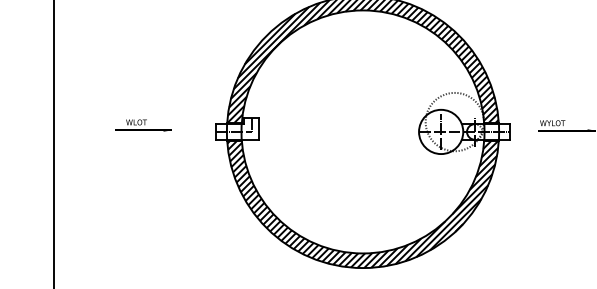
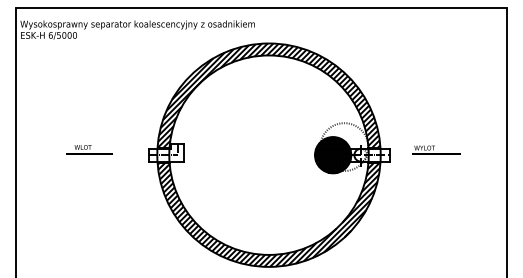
hatch: (441, 132) -> (333, 155), added

